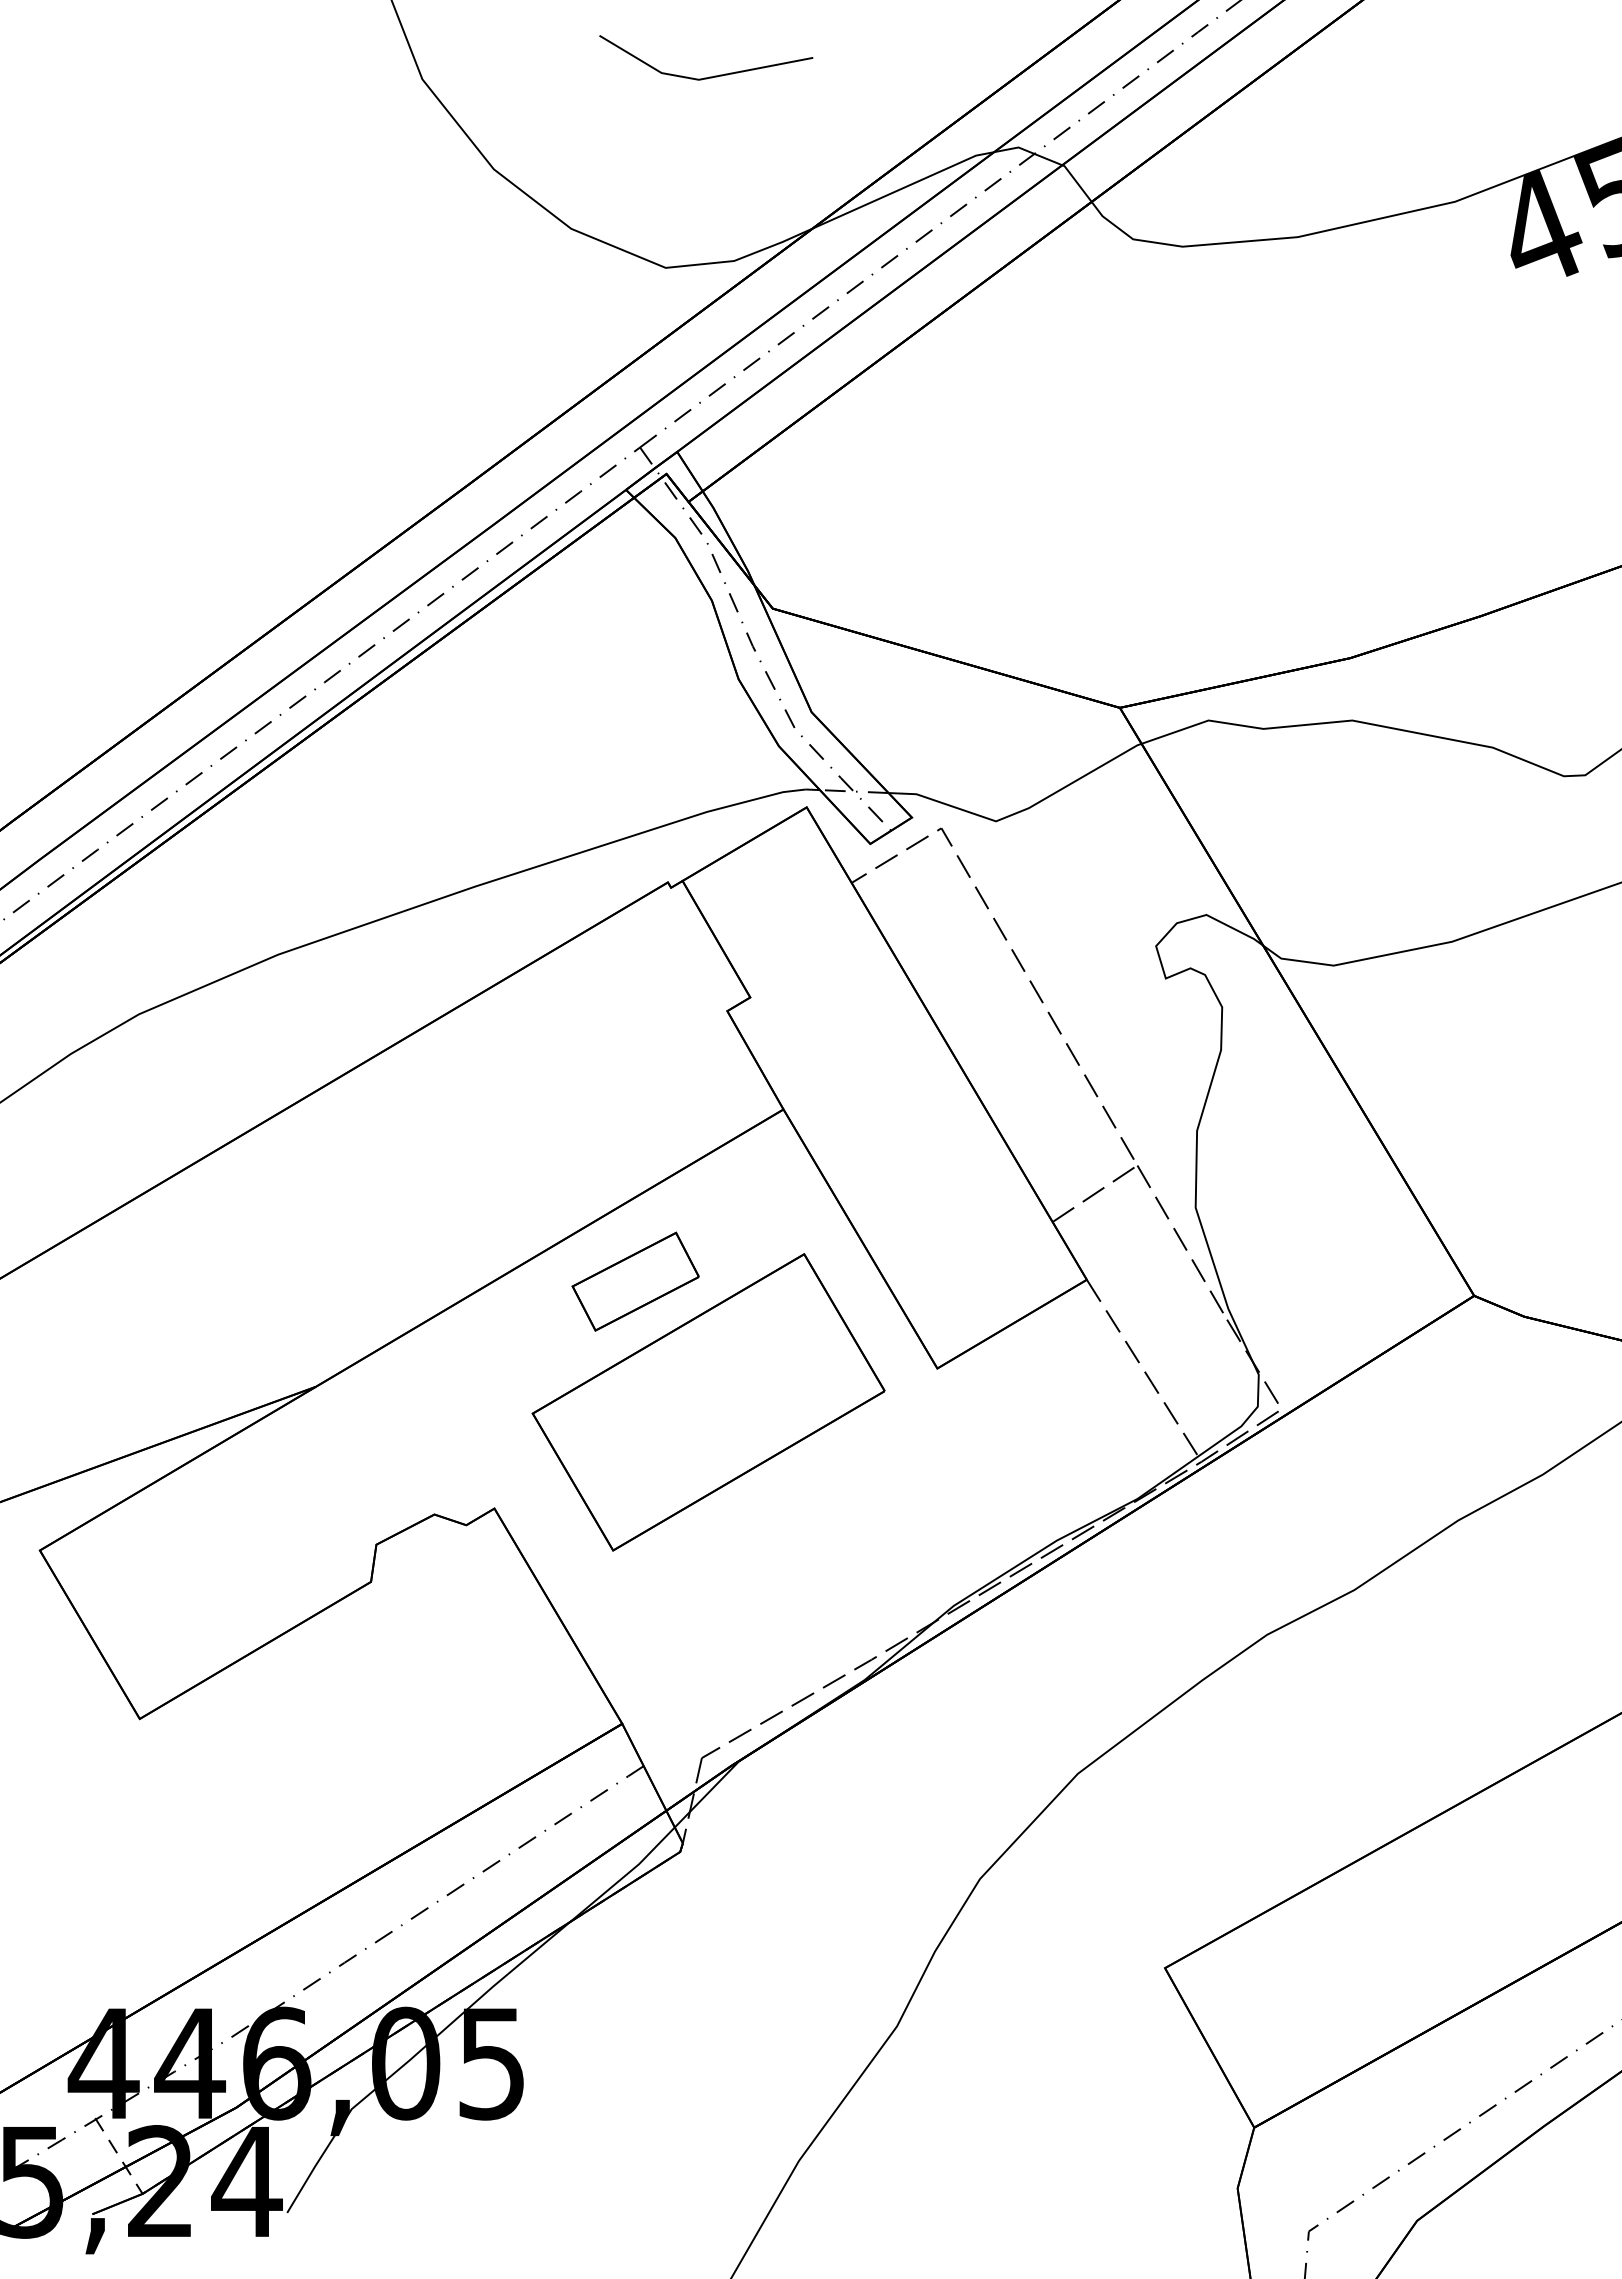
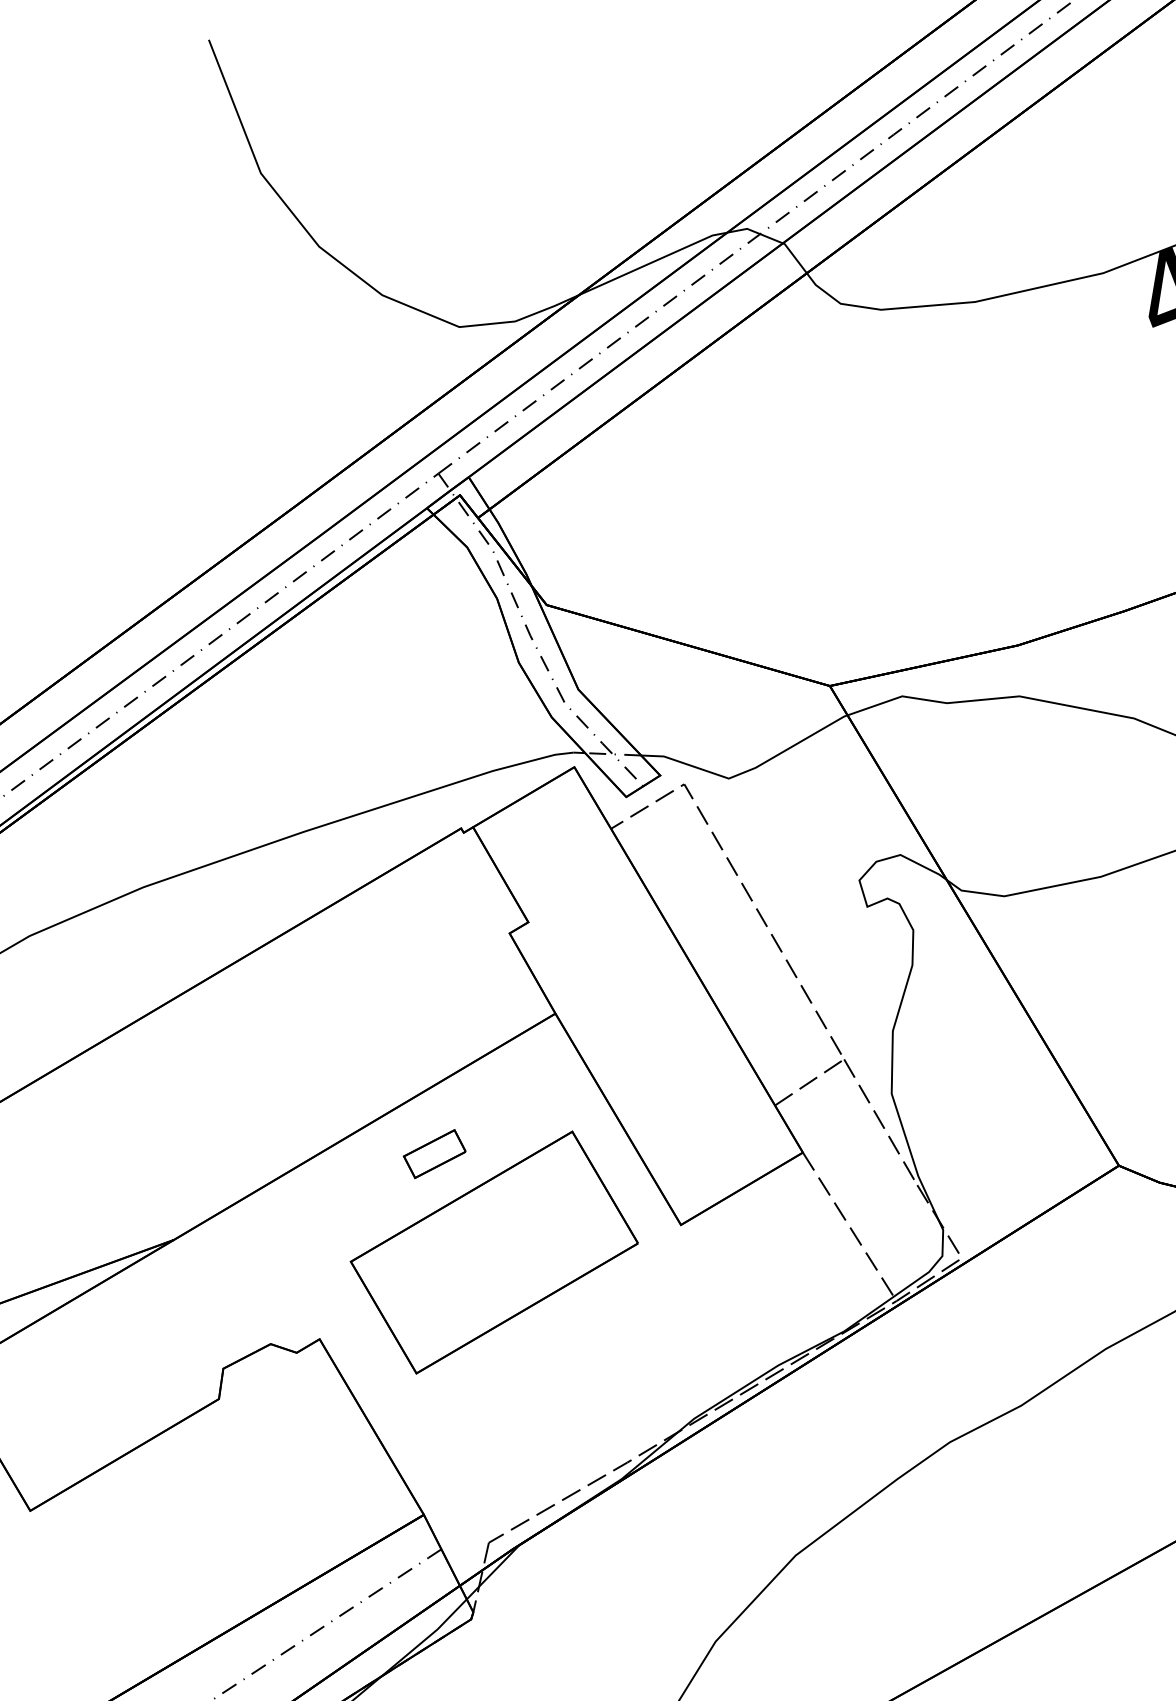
line: (709, 76) -> (495, 170), removed
part: (635, 1281) -> (434, 1153), size x0.6

